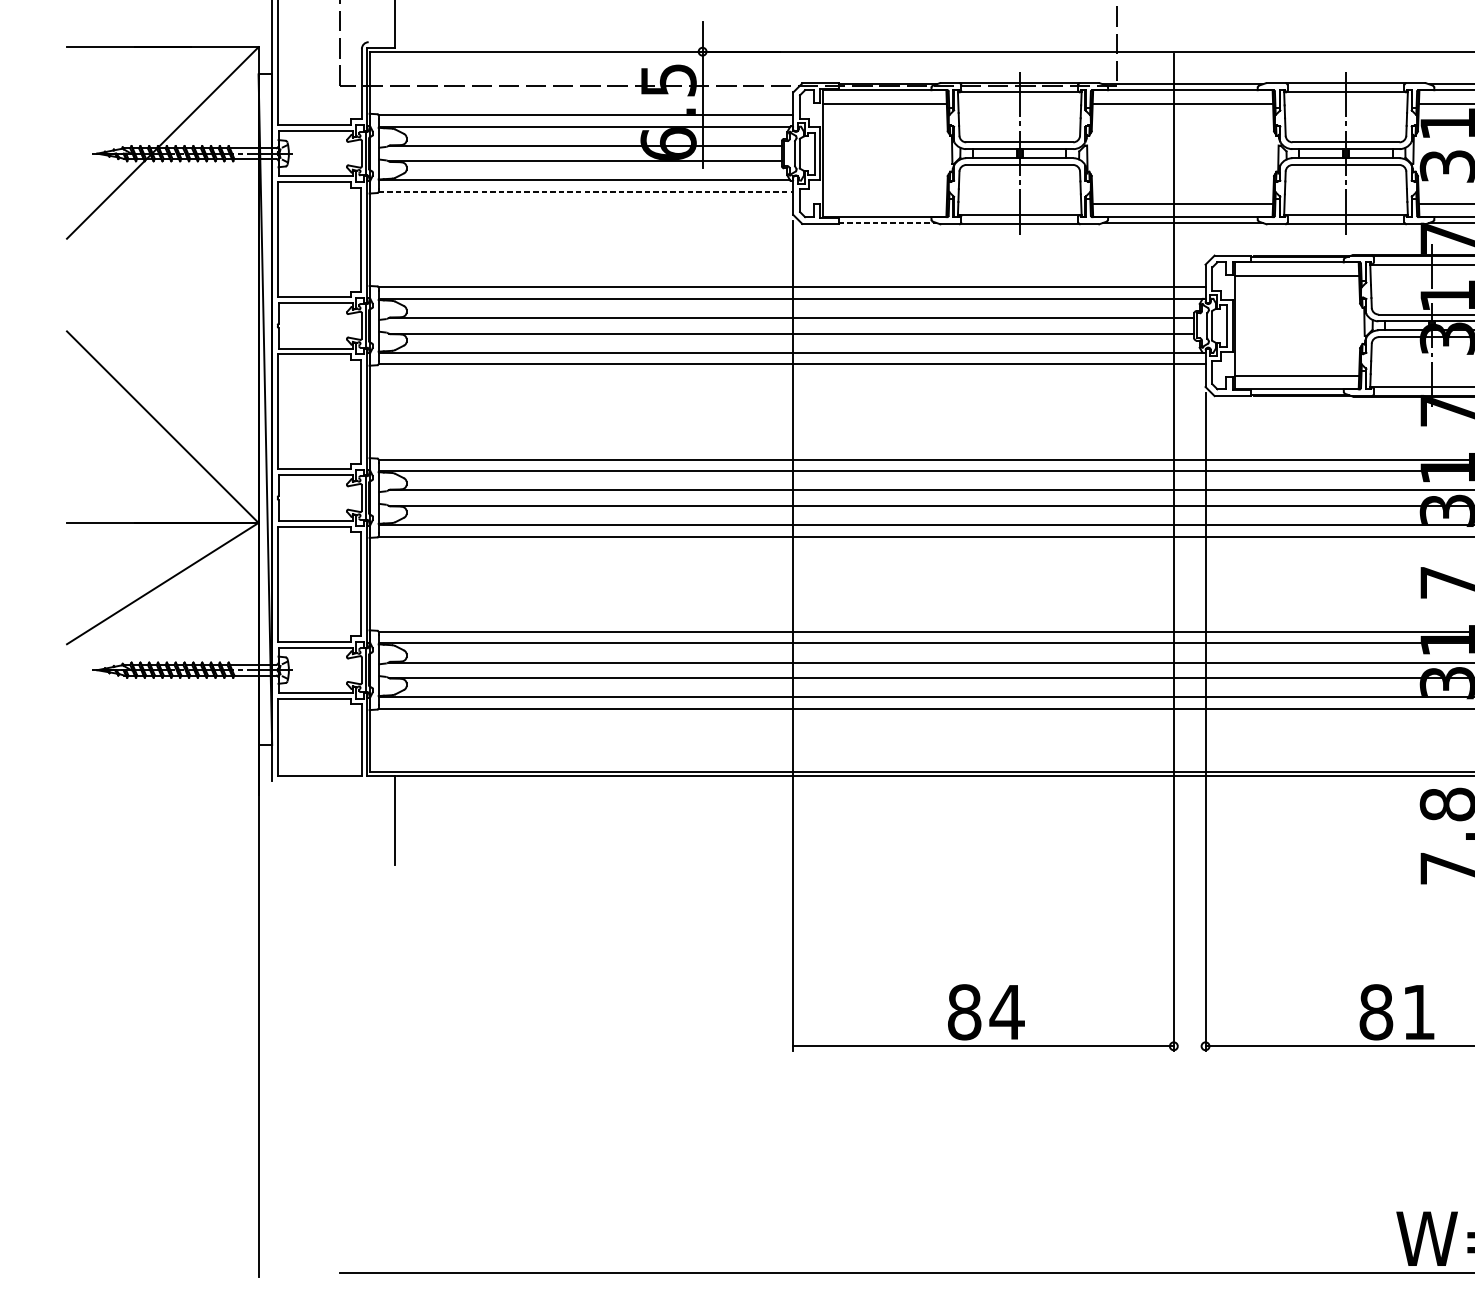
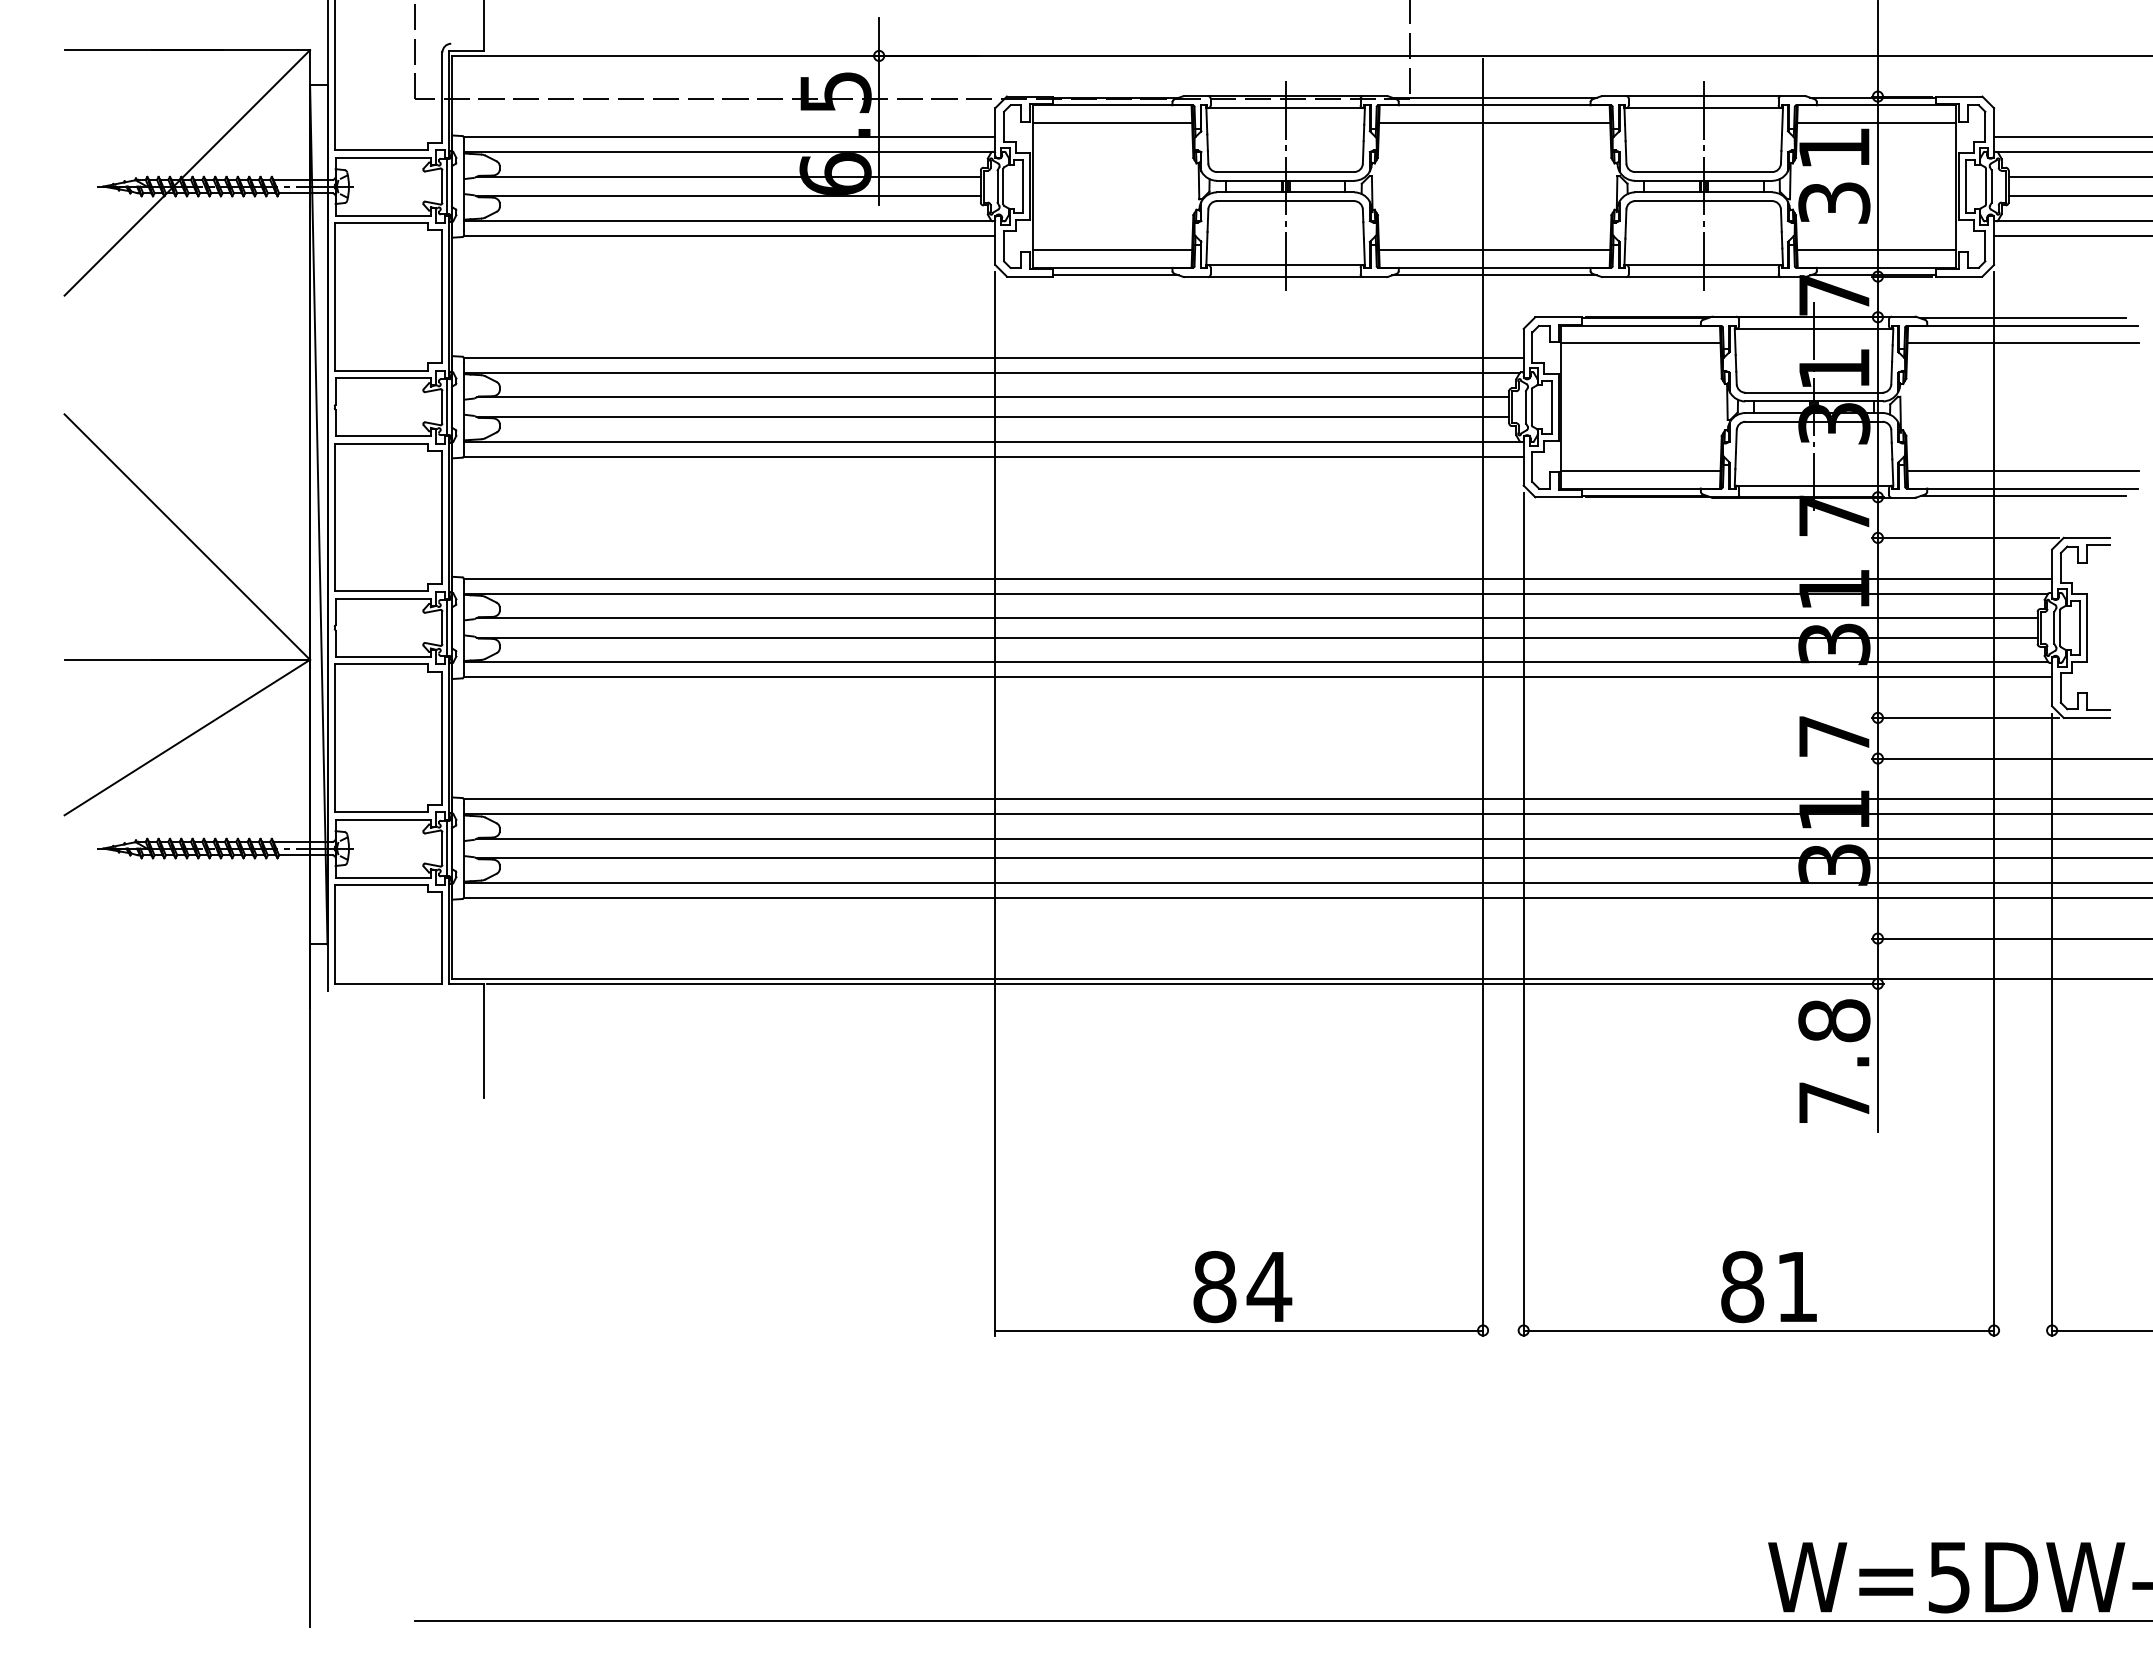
line: (585, 191) -> (729, 235), dashed -> solid
line: (884, 203) -> (1112, 250), added
line: (887, 223) -> (1116, 275), dashed -> solid

